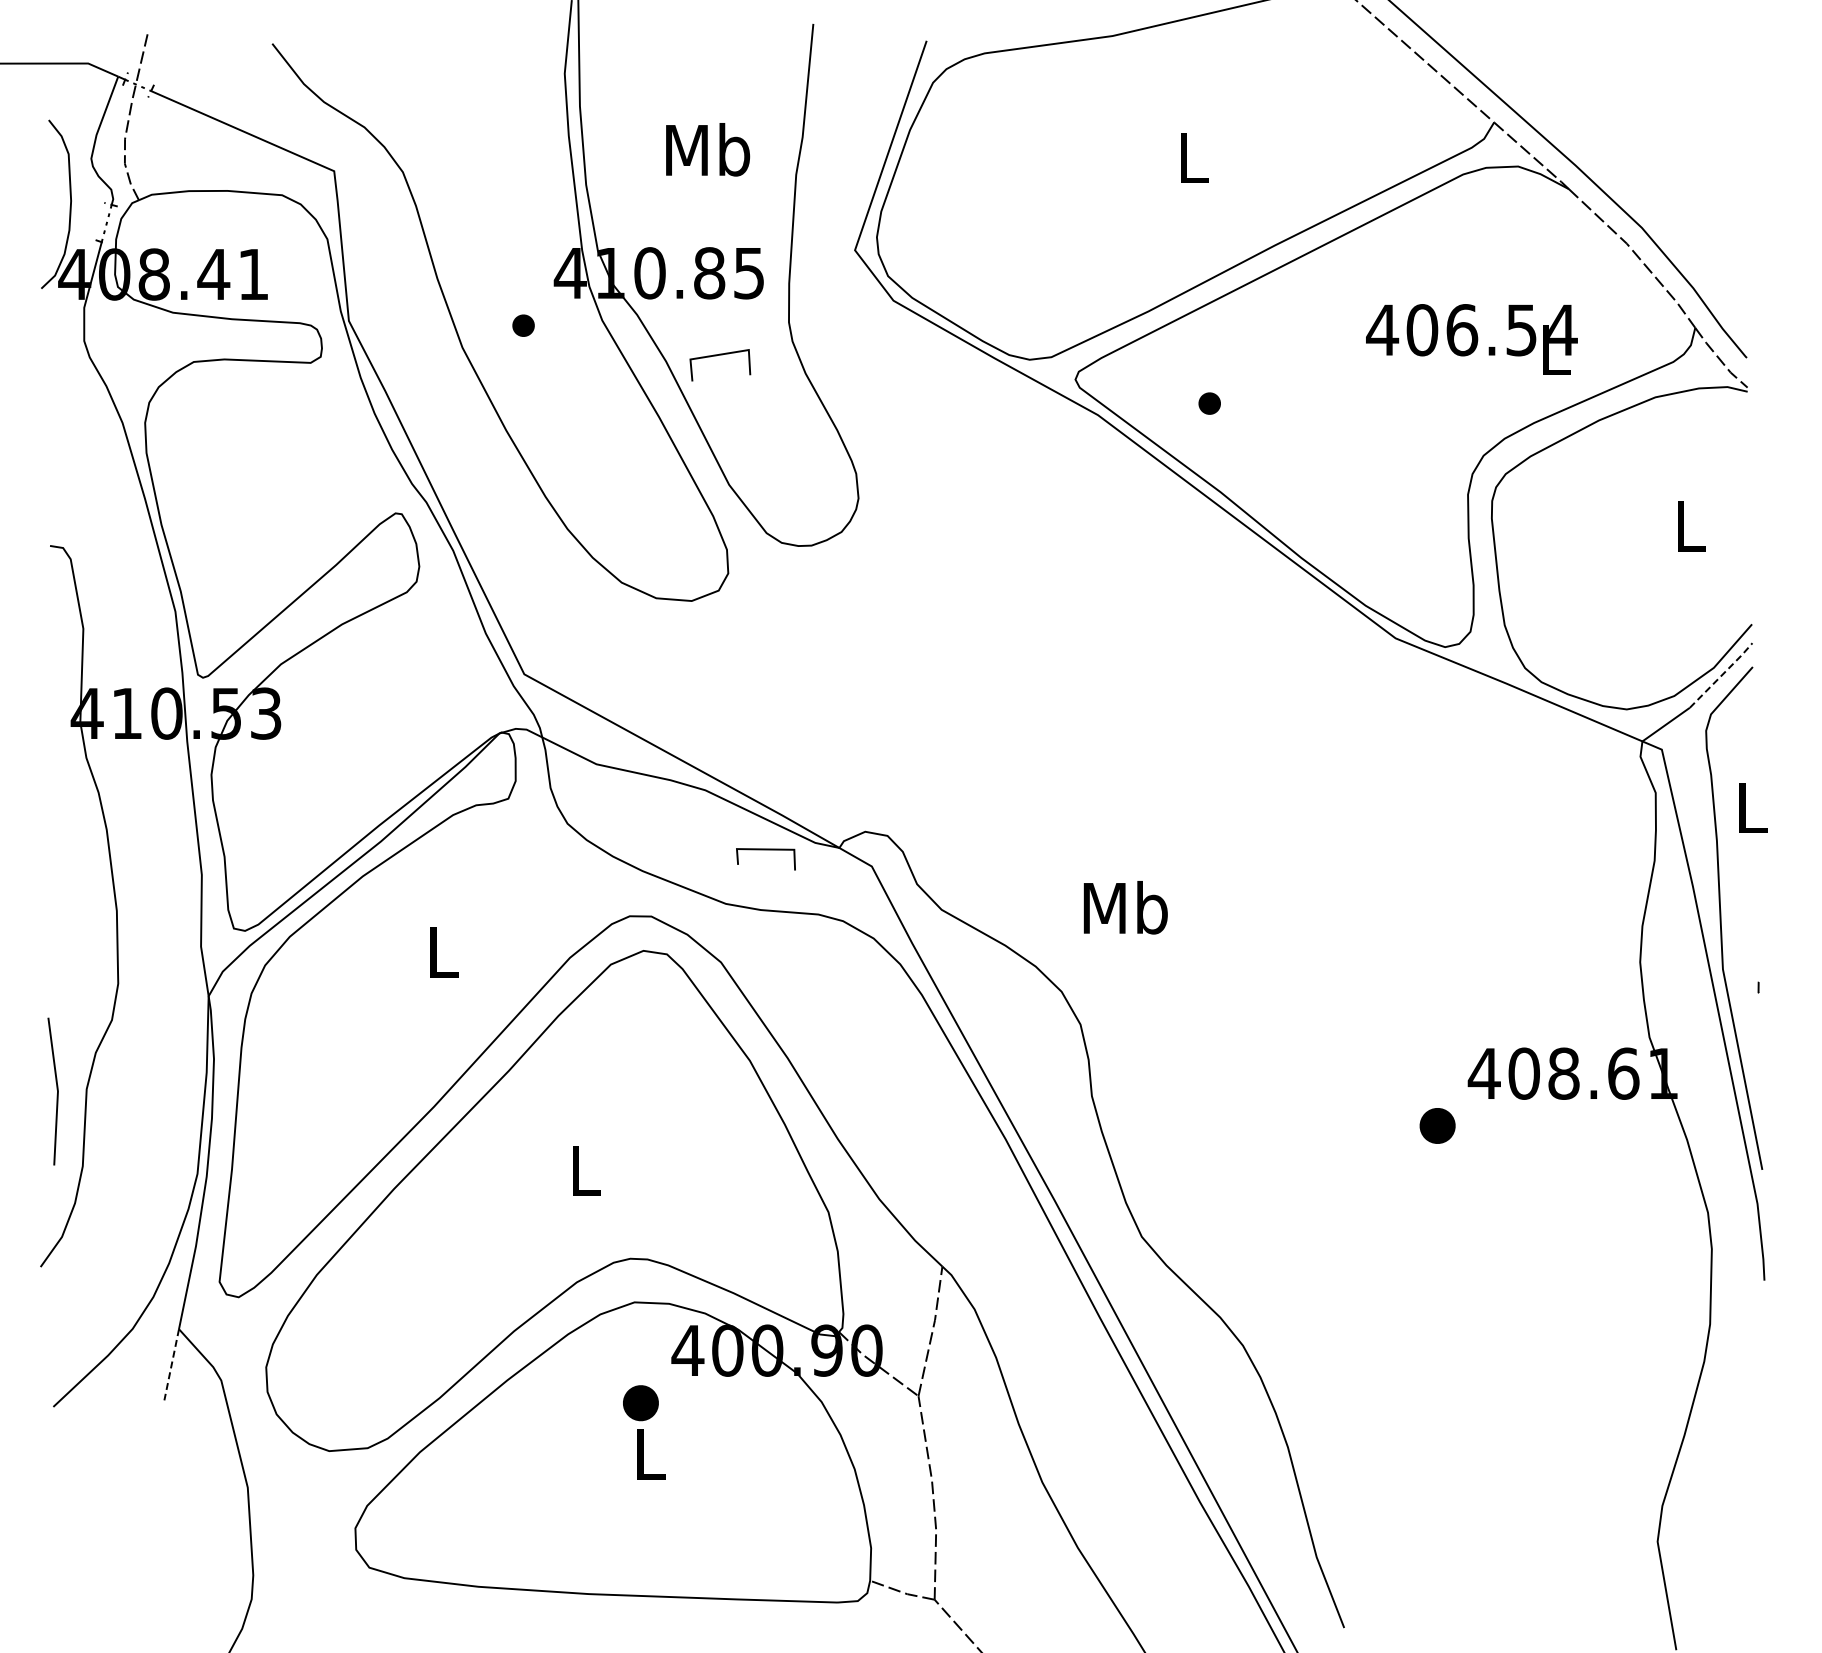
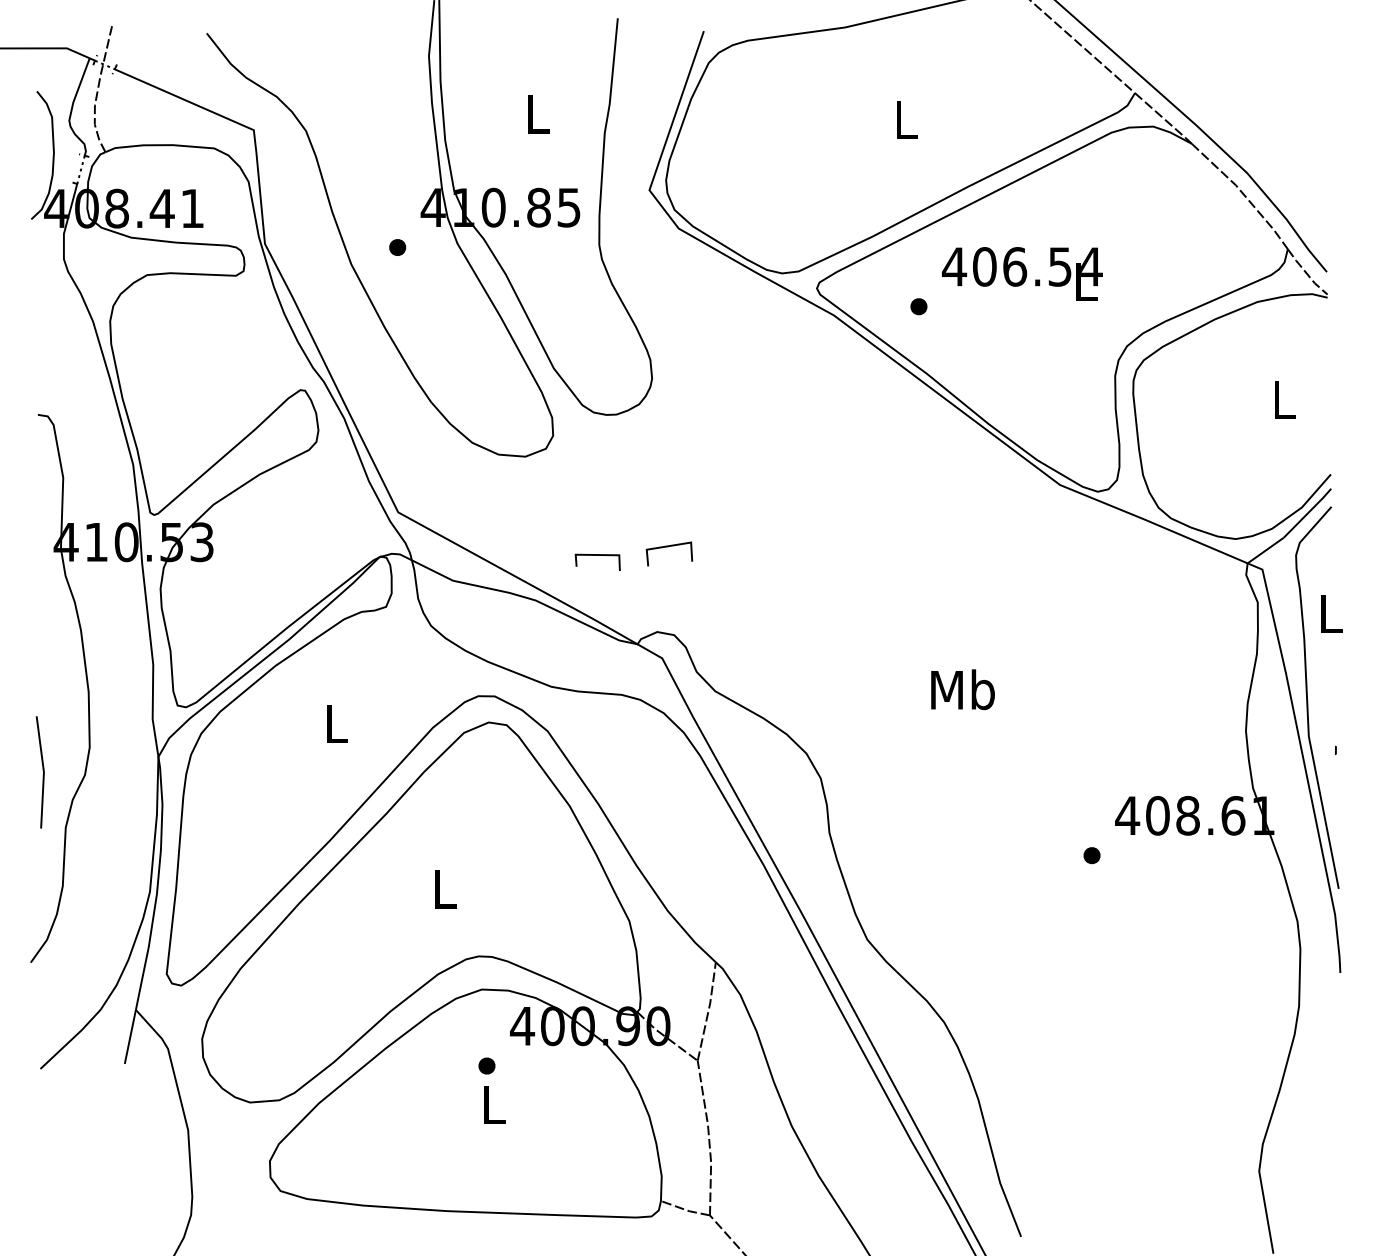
text: (708, 149) -> (538, 113), Mb -> L
text: (1471, 339) -> (1022, 273), moved
line: (716, 356) -> (666, 547), moved
line: (1722, 675) -> (1308, 513), dashed -> solid
line: (765, 850) -> (597, 555), moved
text: (1125, 907) -> (962, 689), moved
line: (56, 1089) -> (42, 770), moved
part: (1437, 1126) -> (1091, 855), size x0.62
line: (171, 1365) -> (130, 1037), dashed -> solid
part: (641, 1402) -> (487, 1065), size x0.62

